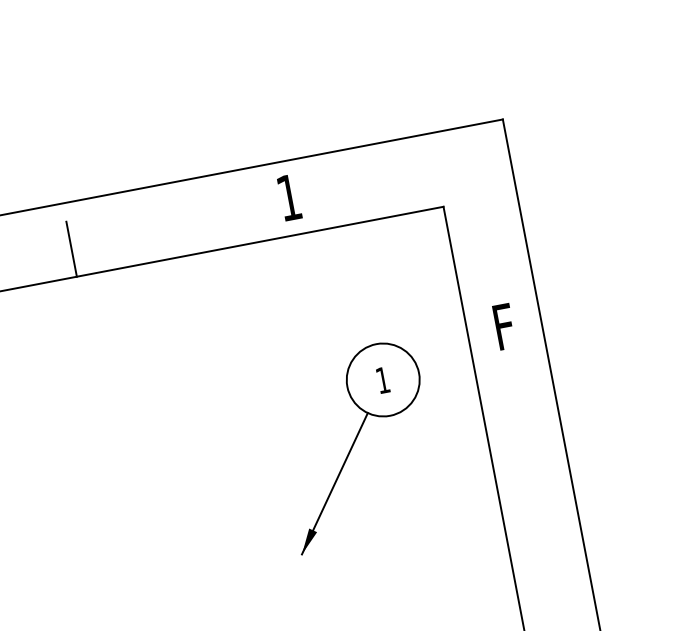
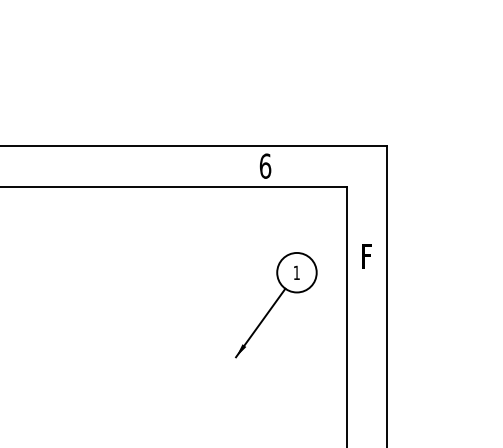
text: (289, 196) -> (265, 165), 1 -> 6
line: (71, 249) -> (144, 171), removed

